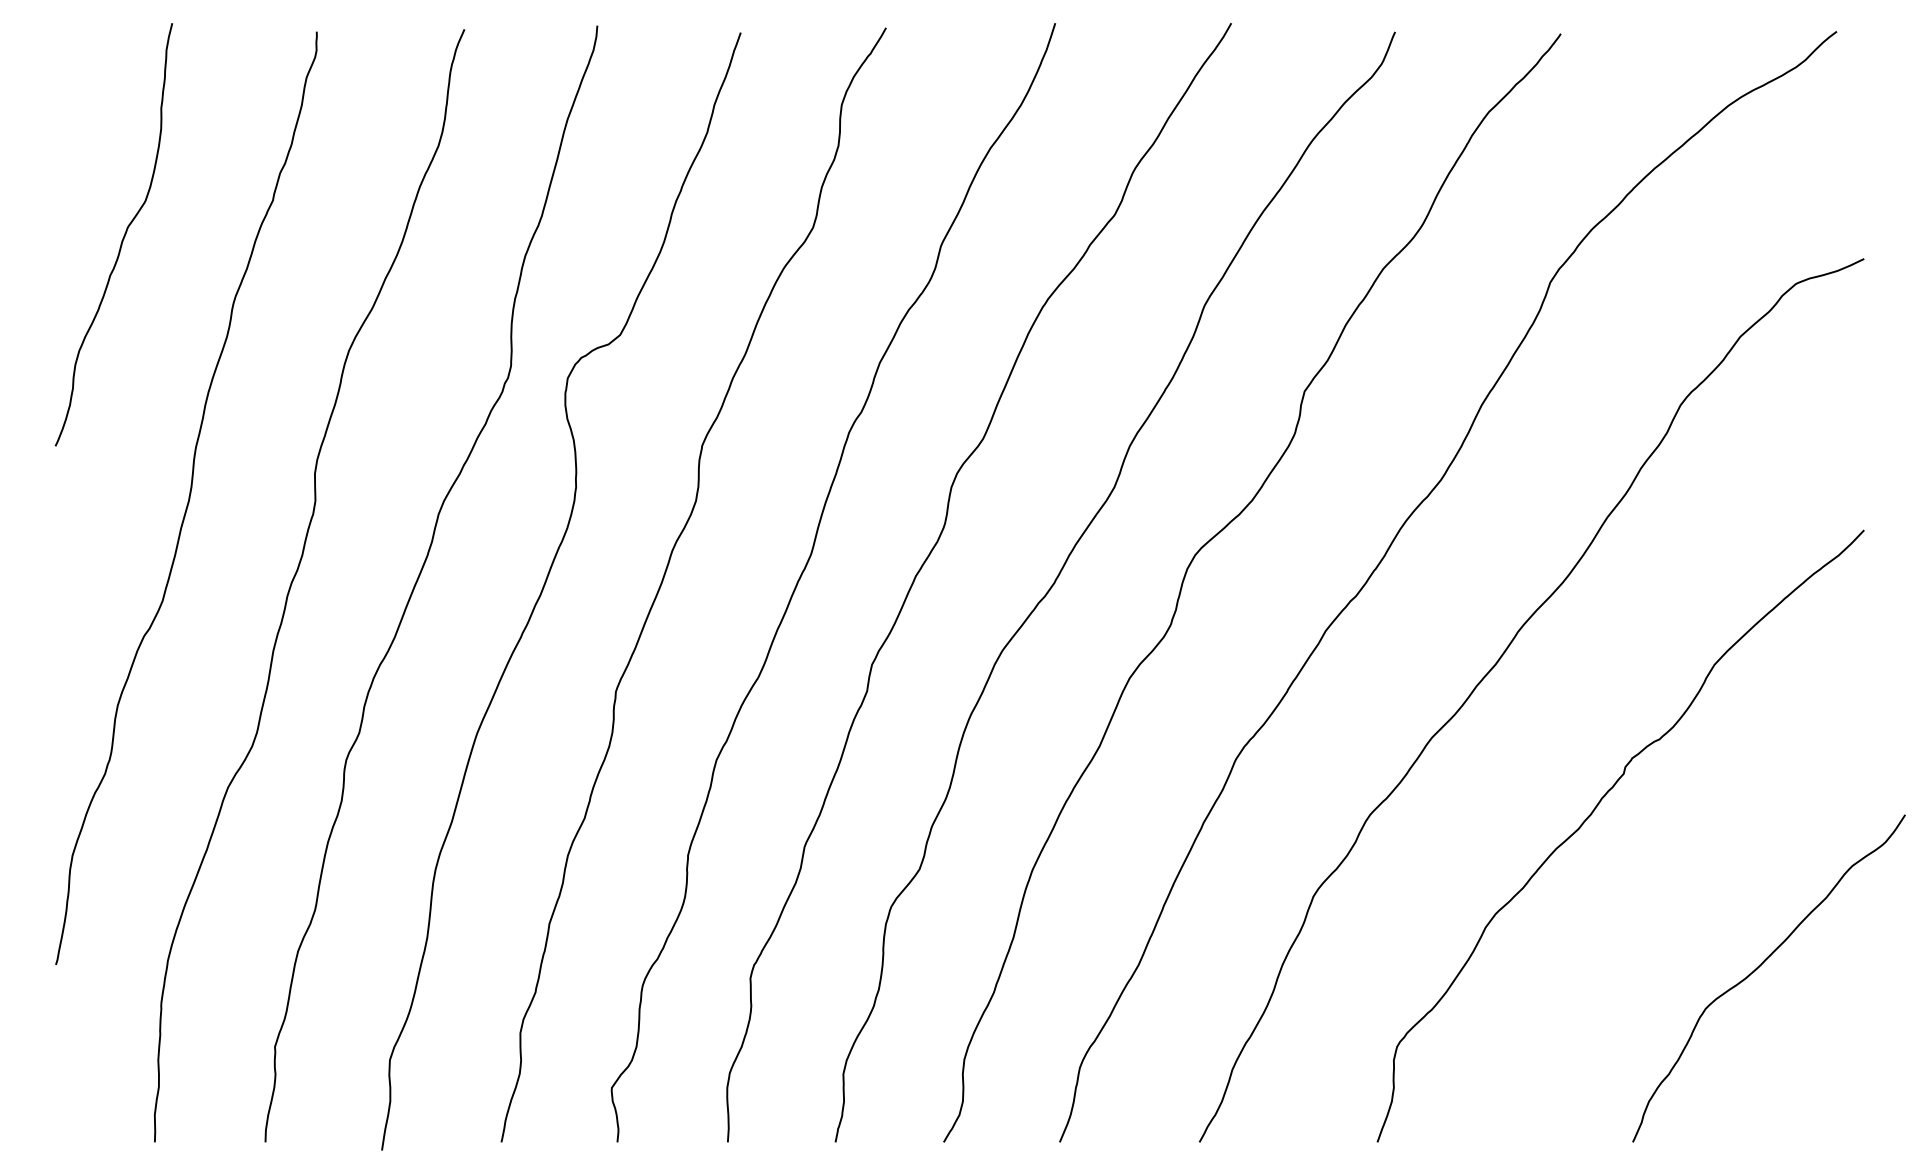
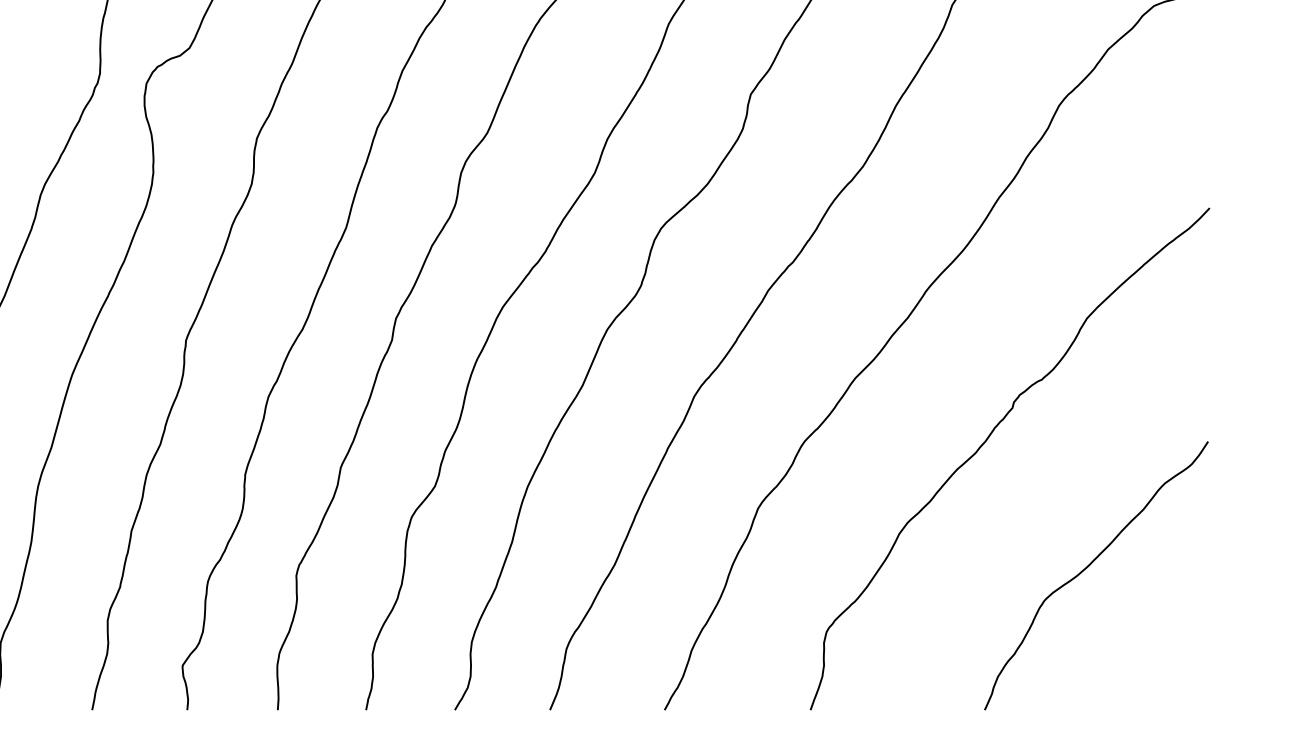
curve: (1758, 968) -> (1087, 567), moved

